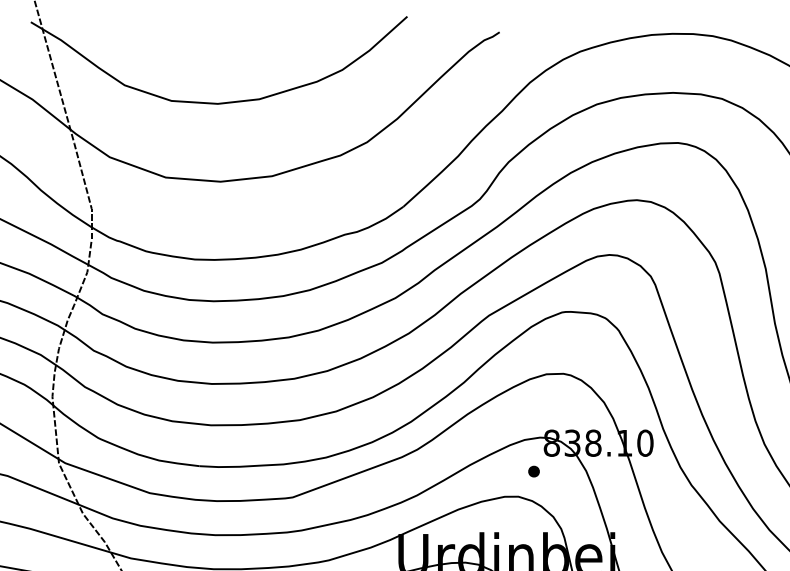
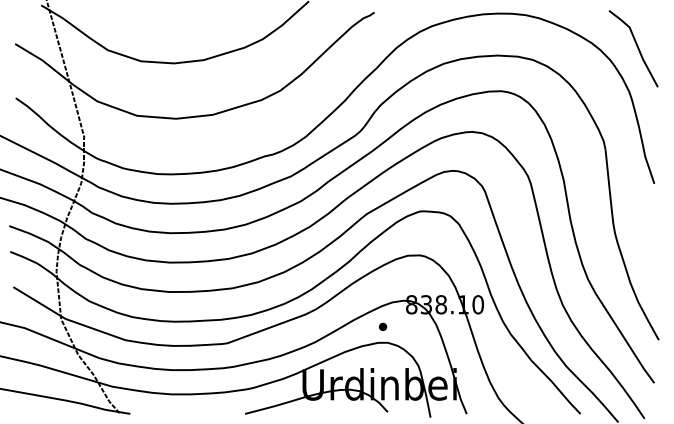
part: (534, 470) -> (383, 326), moved

